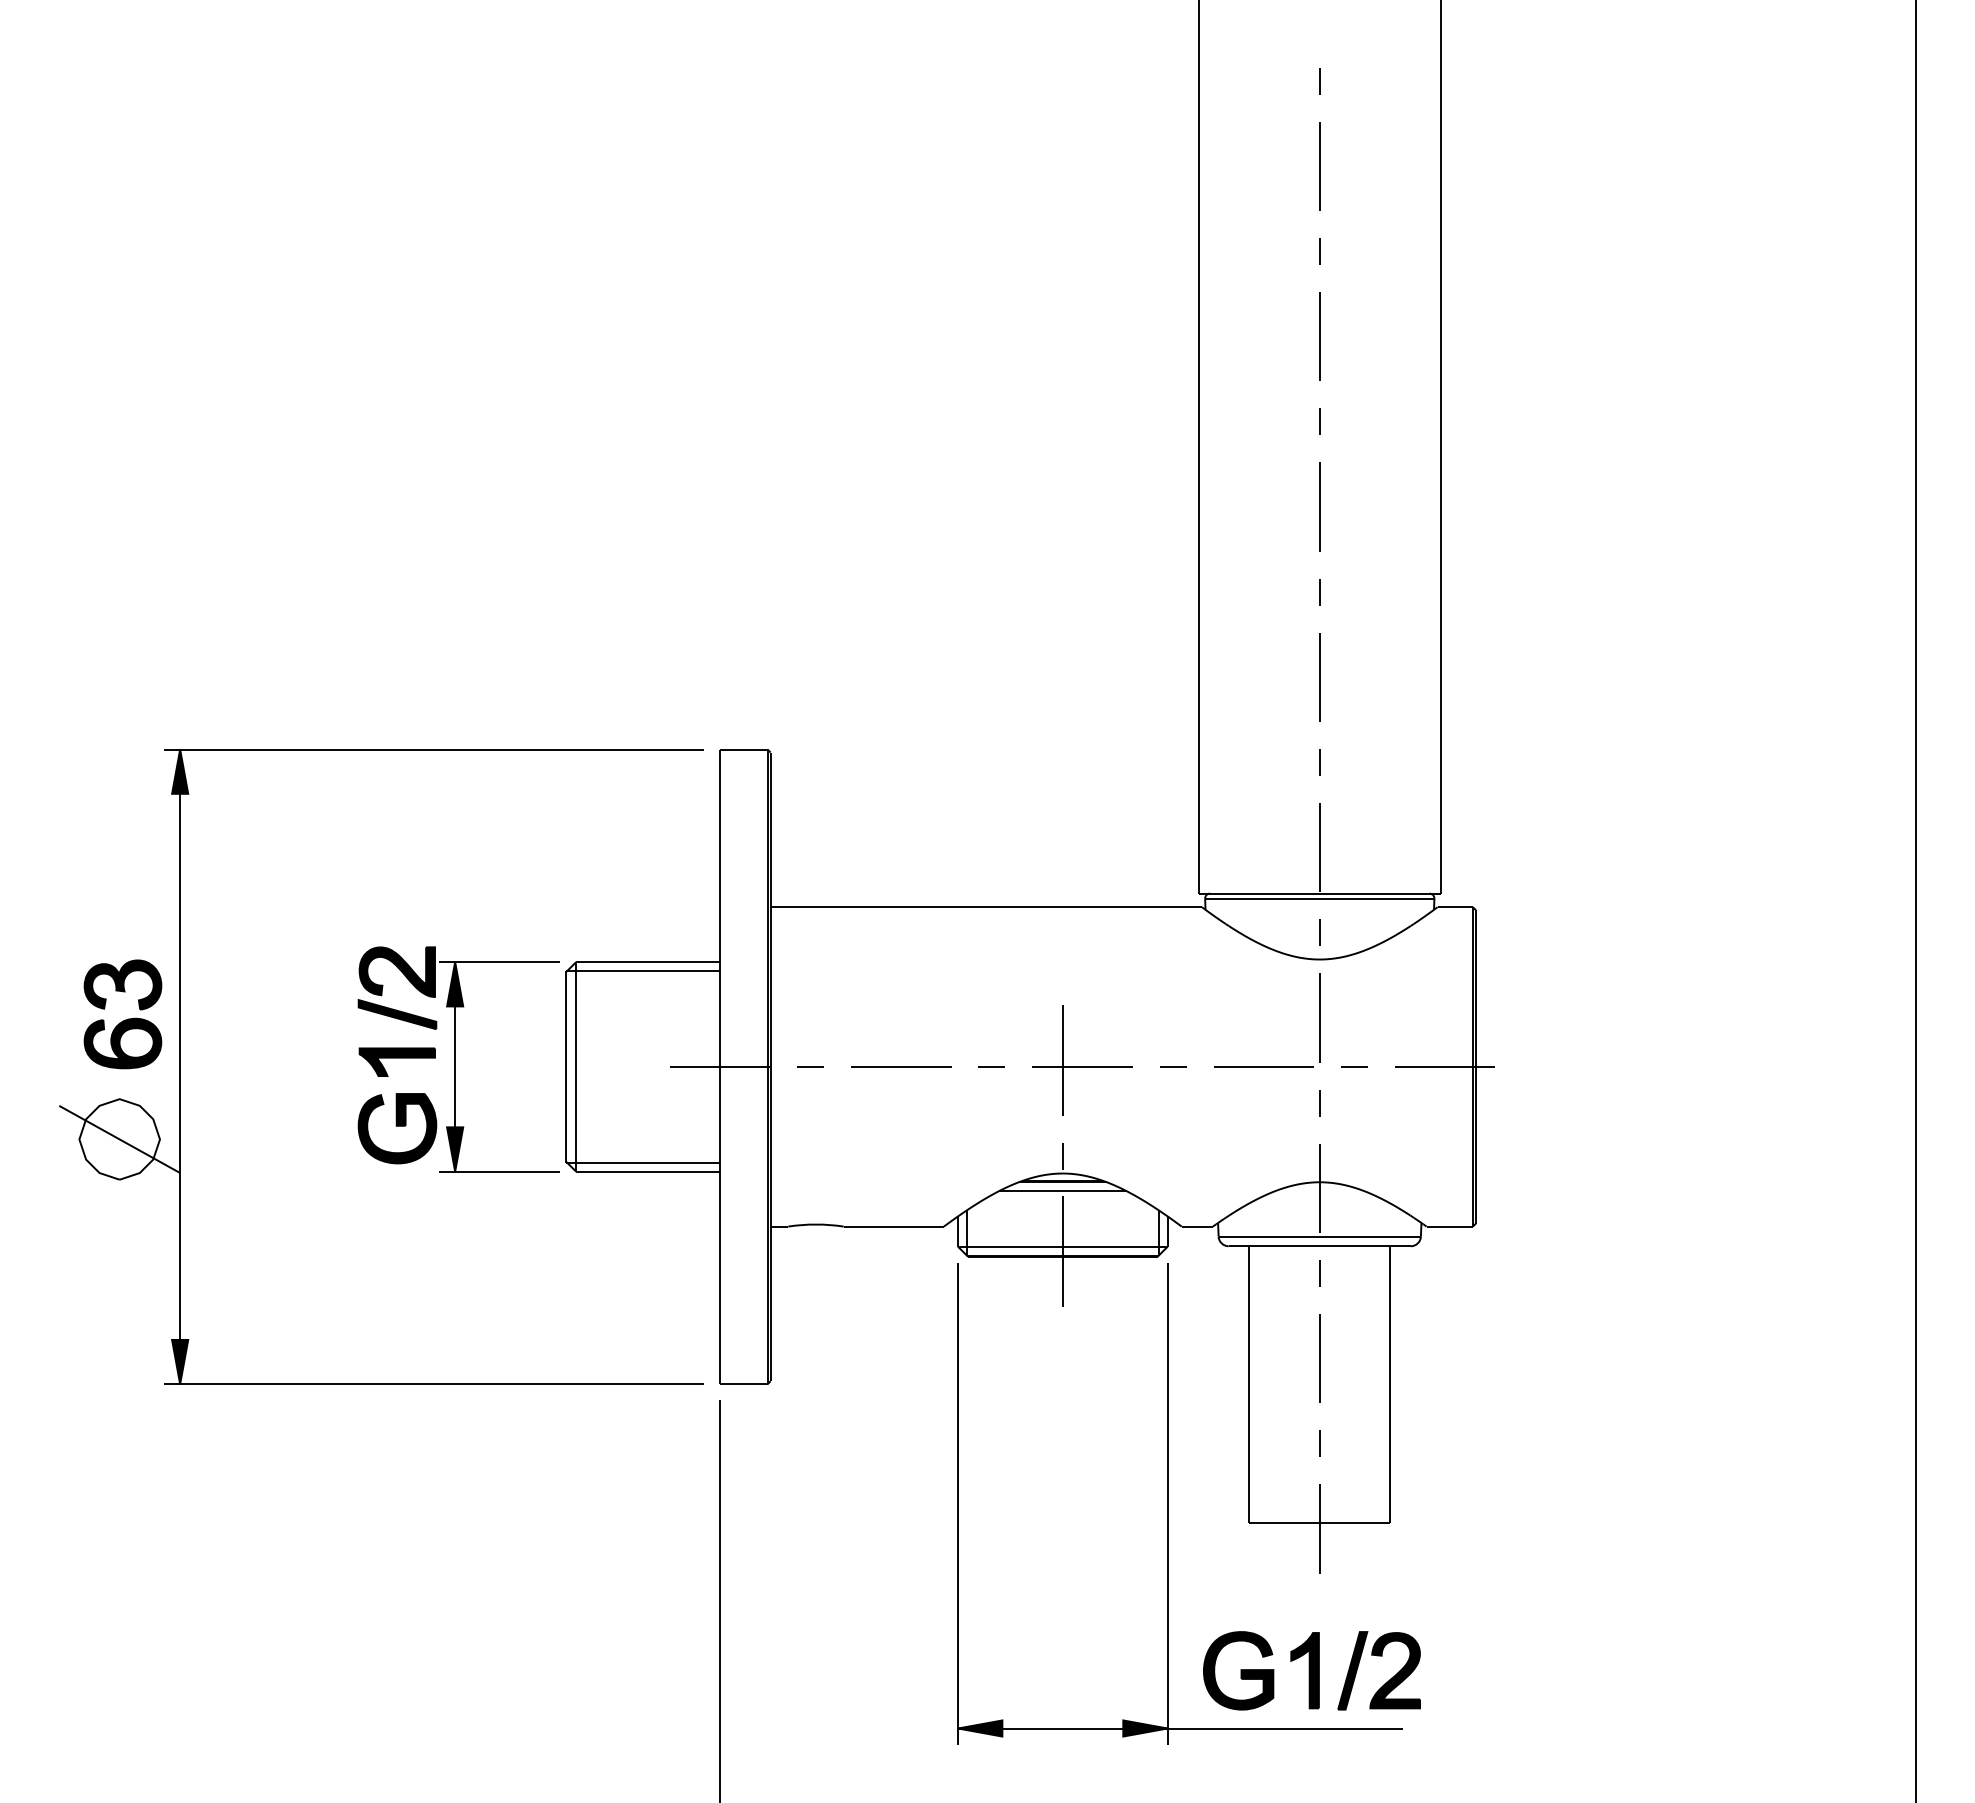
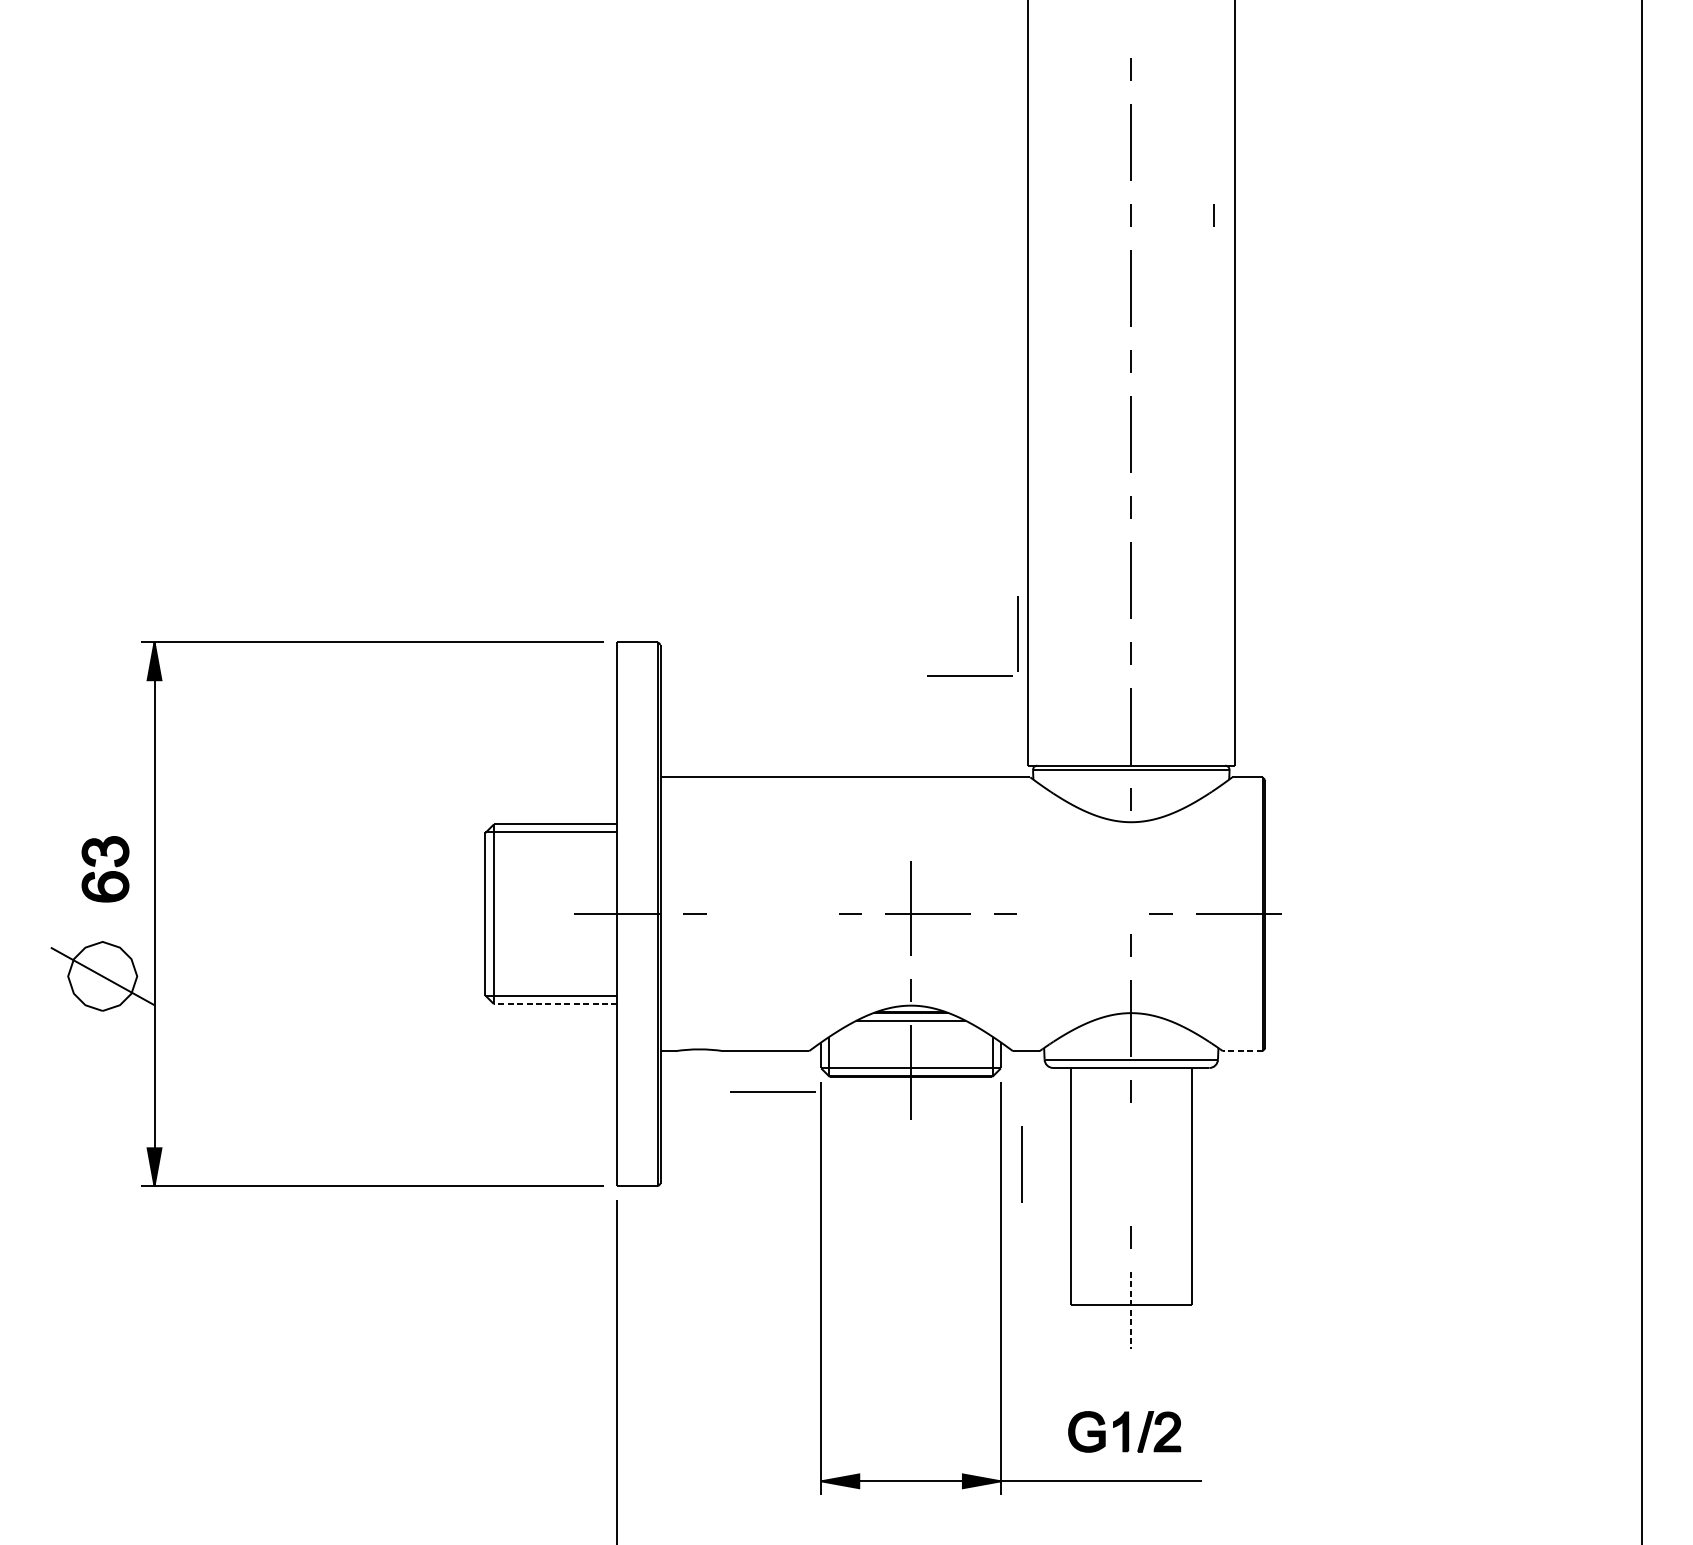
line: (1415, 251) -> (1213, 215), added
part: (122, 1014) -> (105, 869), size x0.7
part: (458, 1059) -> (393, 907), removed
line: (901, 1066) -> (772, 1091), moved
part: (1267, 1066) -> (973, 675), moved
line: (647, 1171) -> (555, 1003), solid -> dashed
line: (1449, 1226) -> (1242, 1051), solid -> dashed
line: (1319, 1358) -> (1022, 1164), moved
line: (1319, 1528) -> (1131, 1309), solid -> dashed
part: (1311, 1670) -> (1124, 1431), size x0.6

